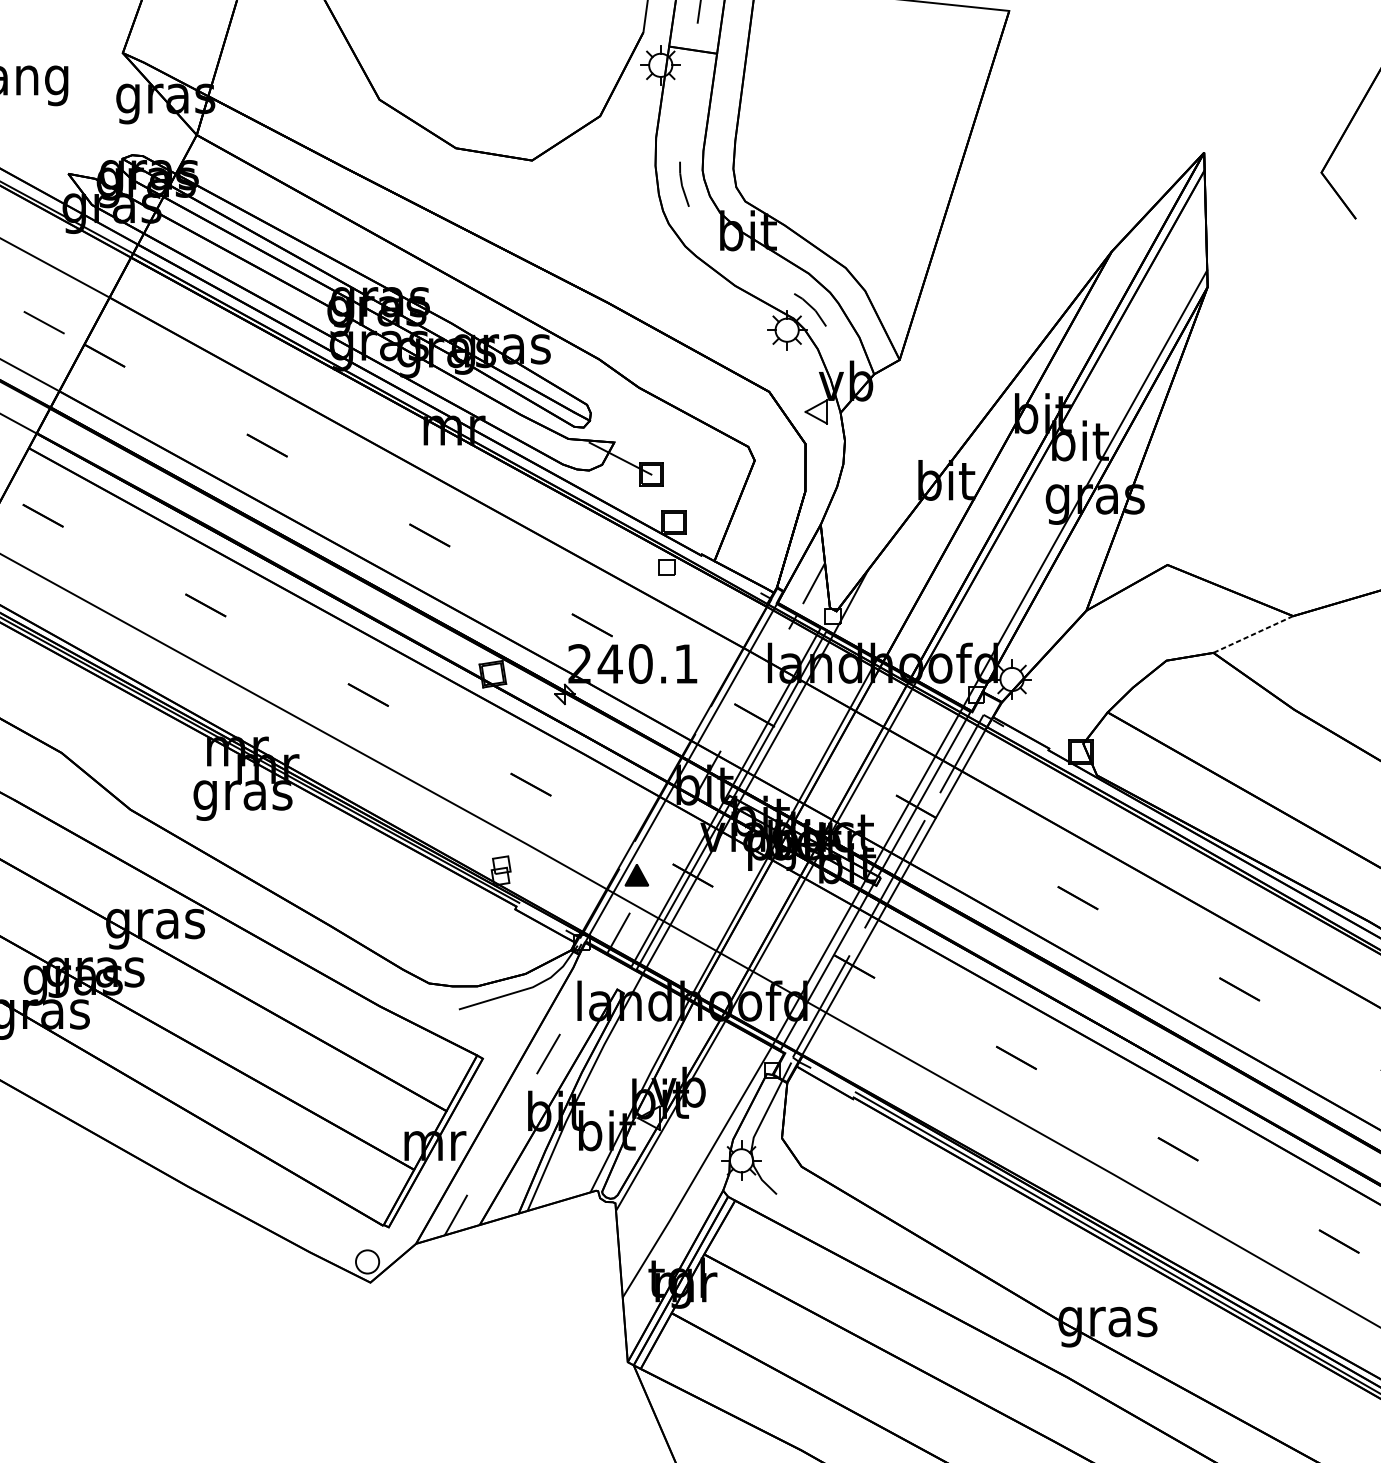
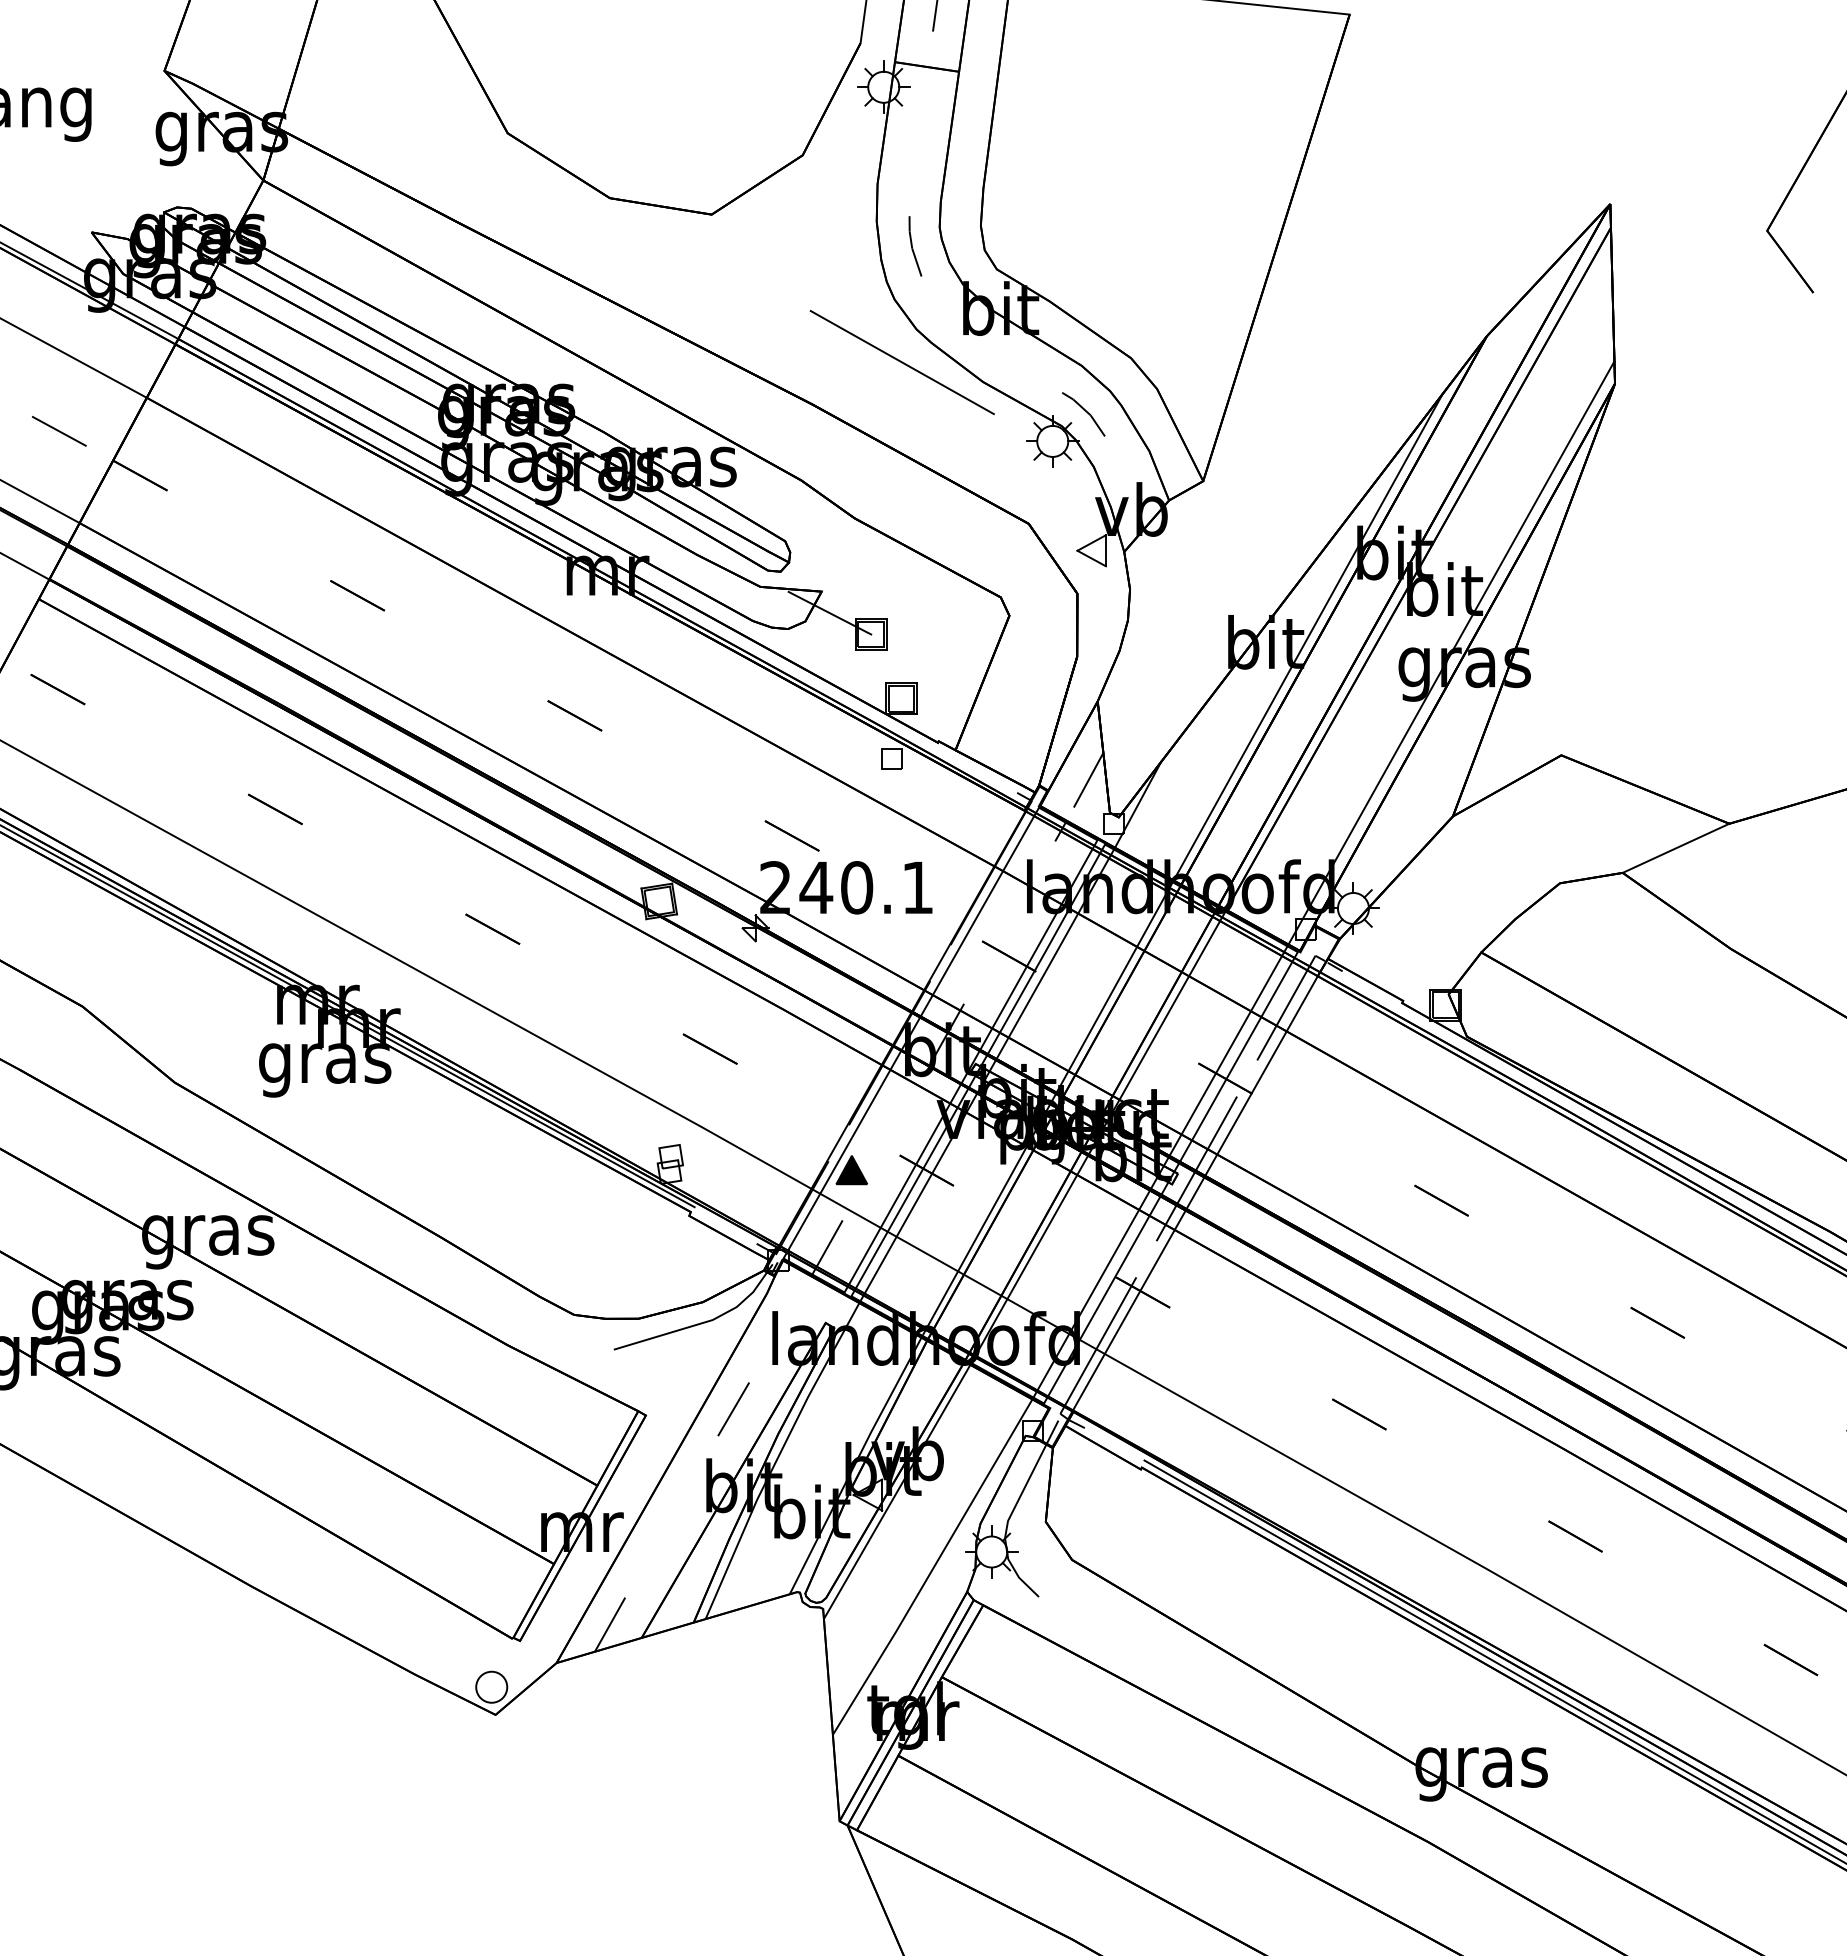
line: (674, 271) -> (901, 362), added
line: (977, 476) -> (1307, 637), added
line: (1253, 634) -> (1676, 848), dashed -> solid

